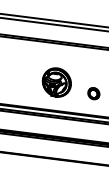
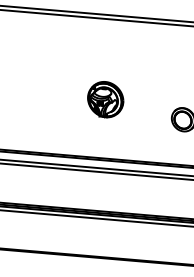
part: (56, 82) -> (105, 99), size x0.6

